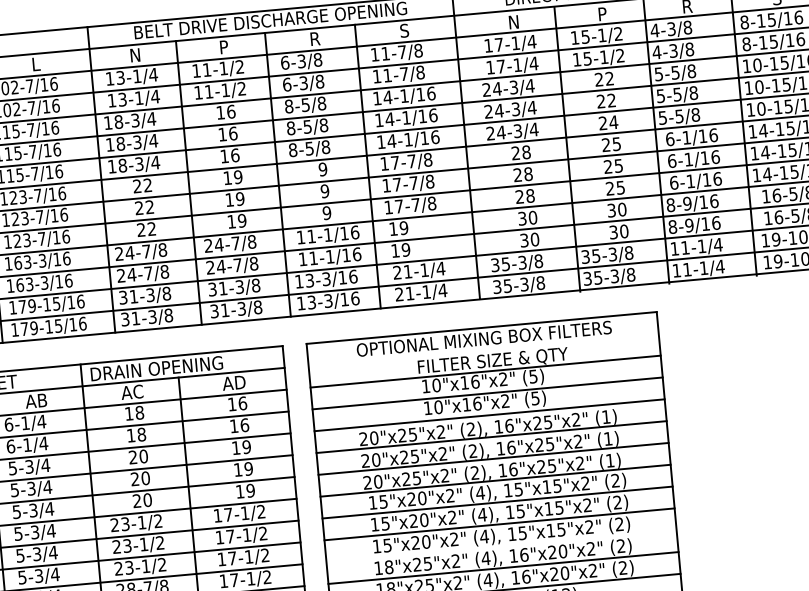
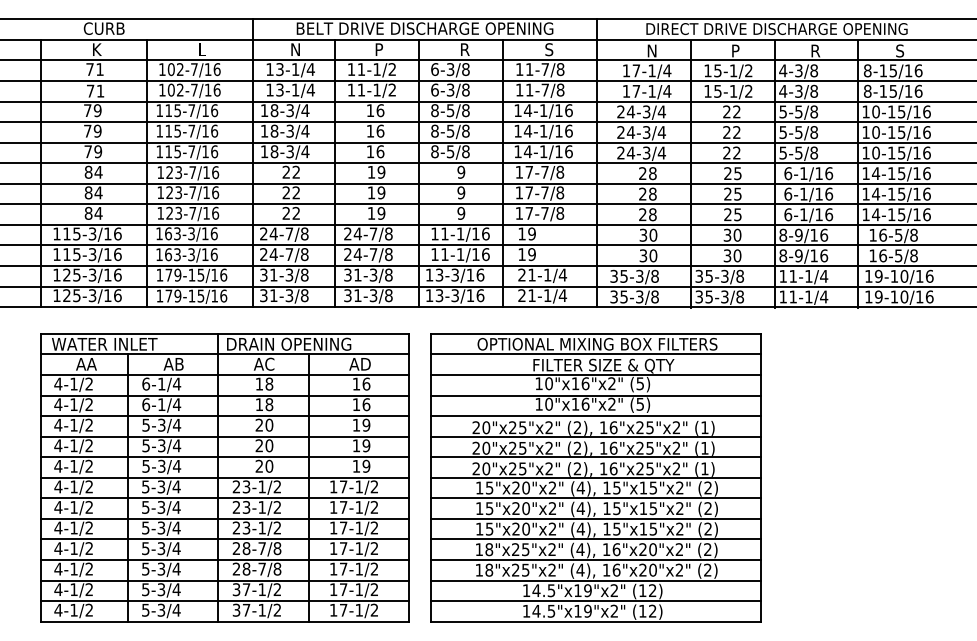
text: (613, 121) -> (736, 152), 24 -> 22
line: (484, 349) -> (596, 354), added
line: (502, 546) -> (596, 539), added

